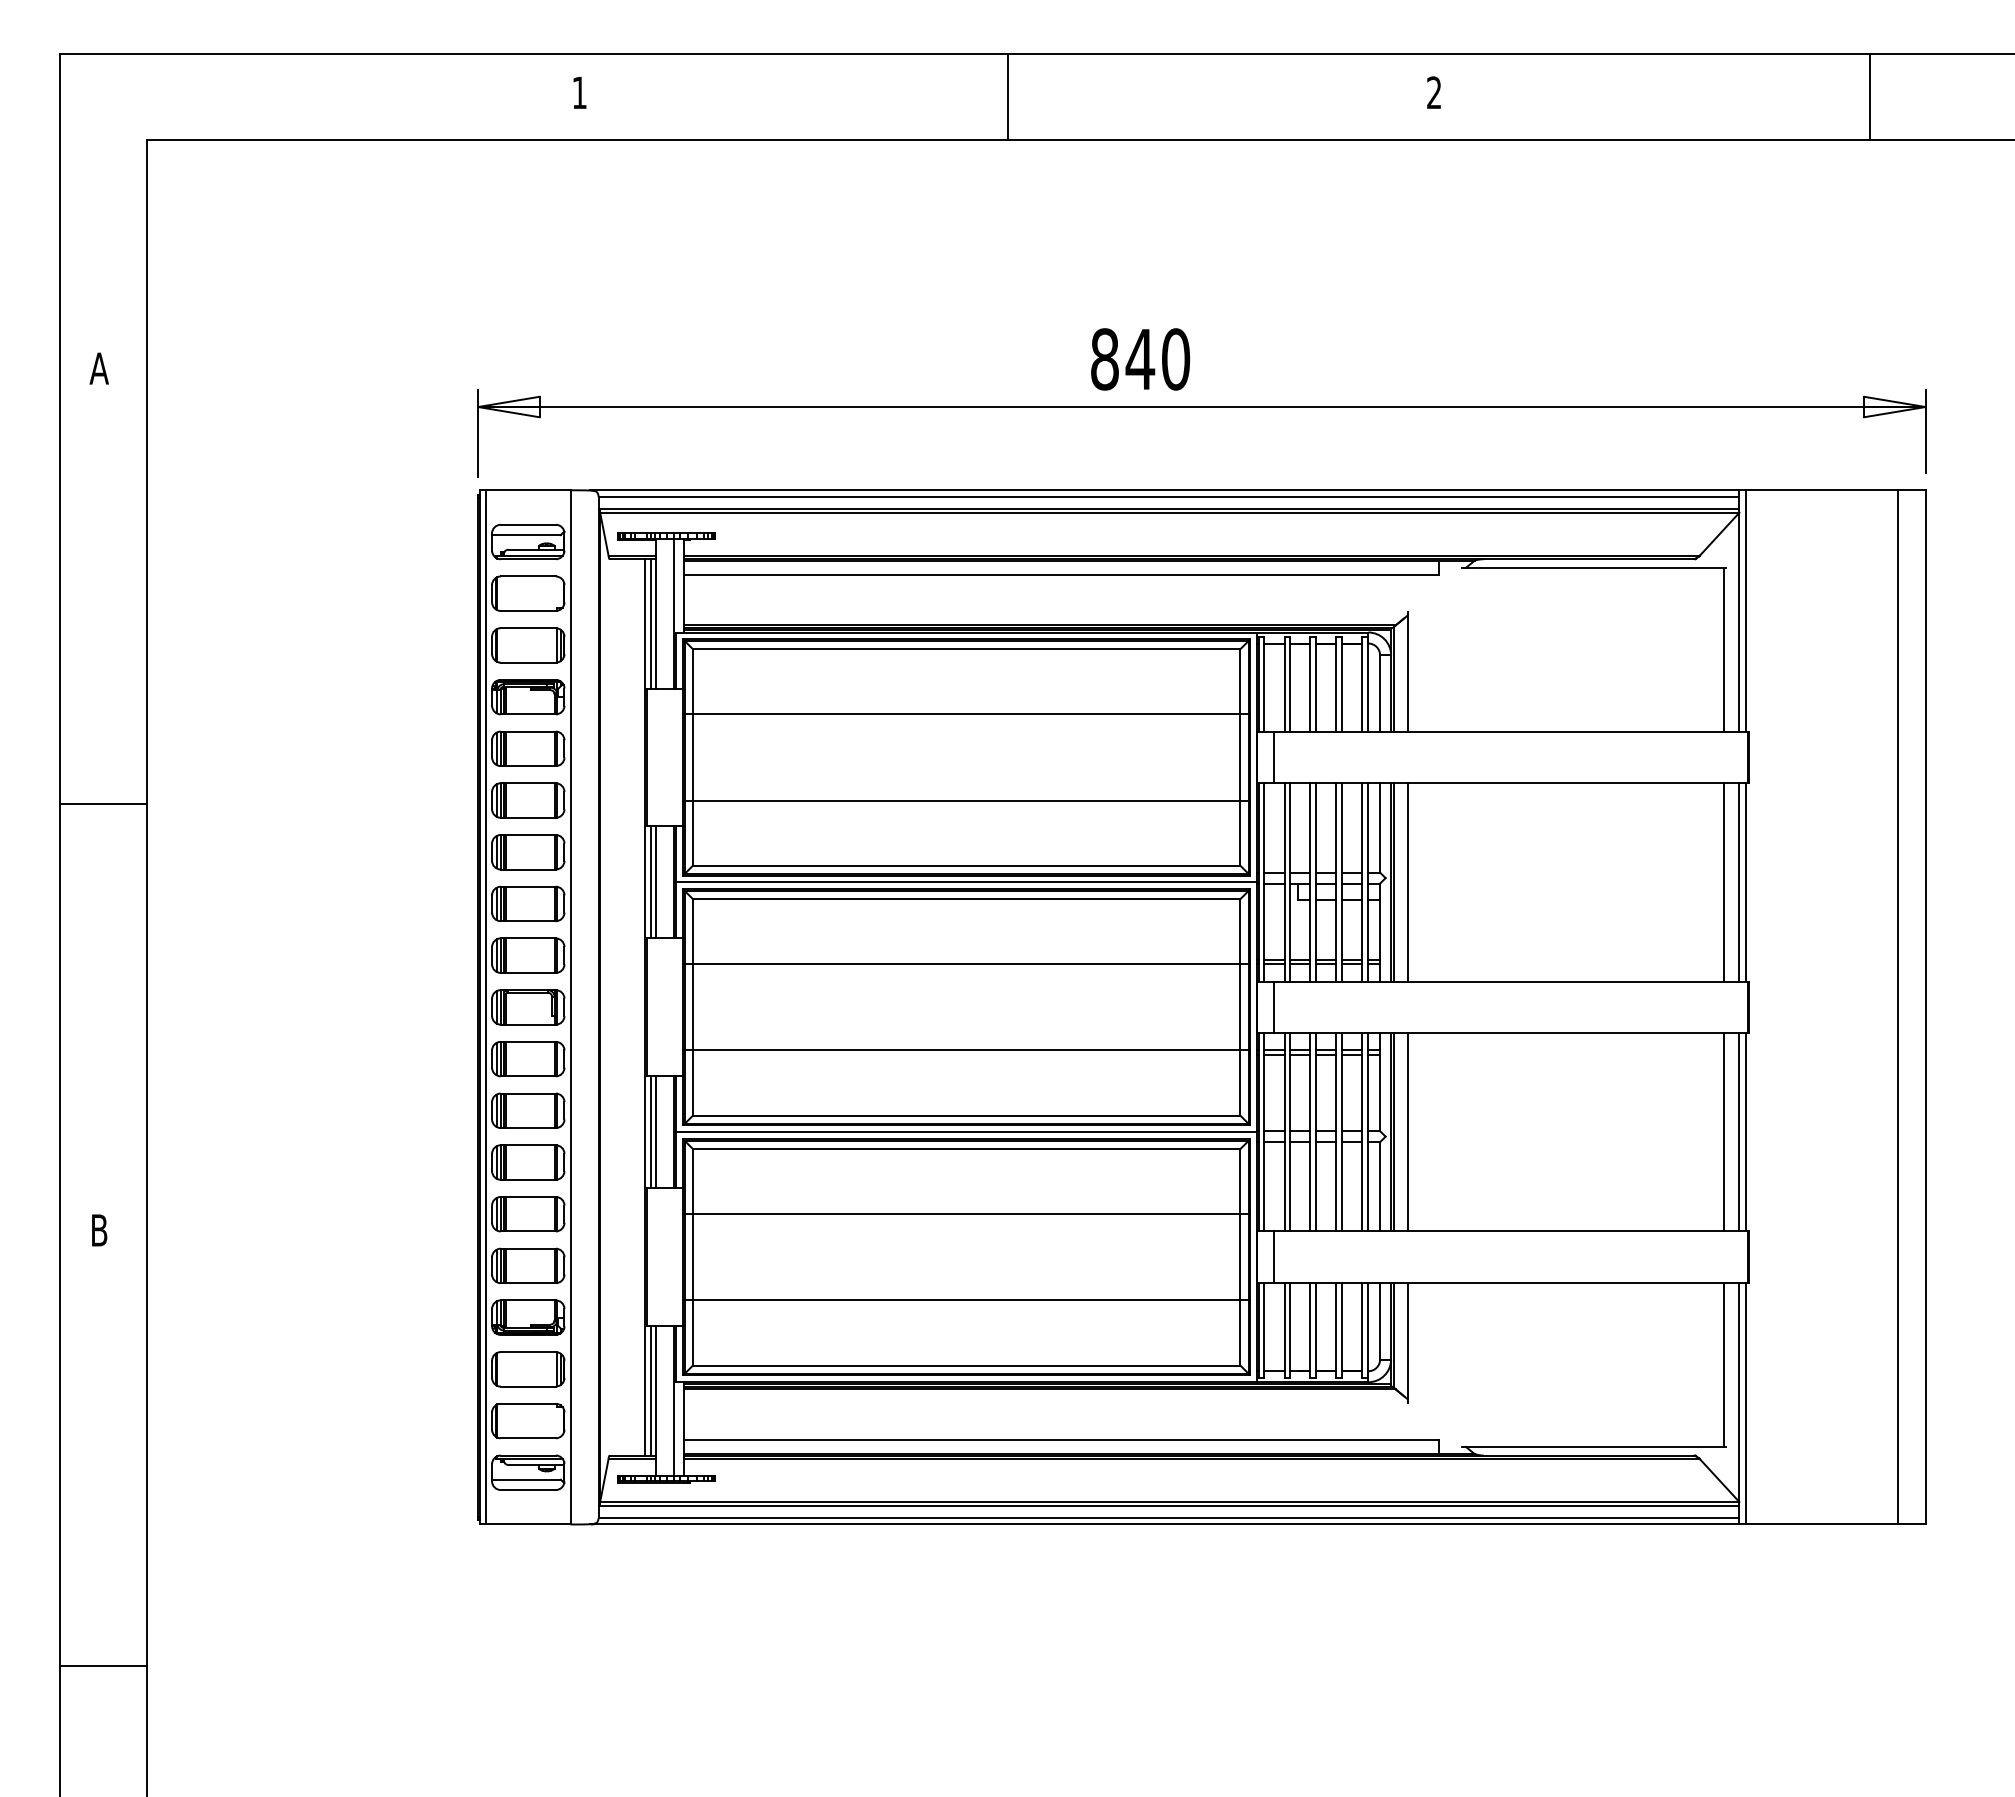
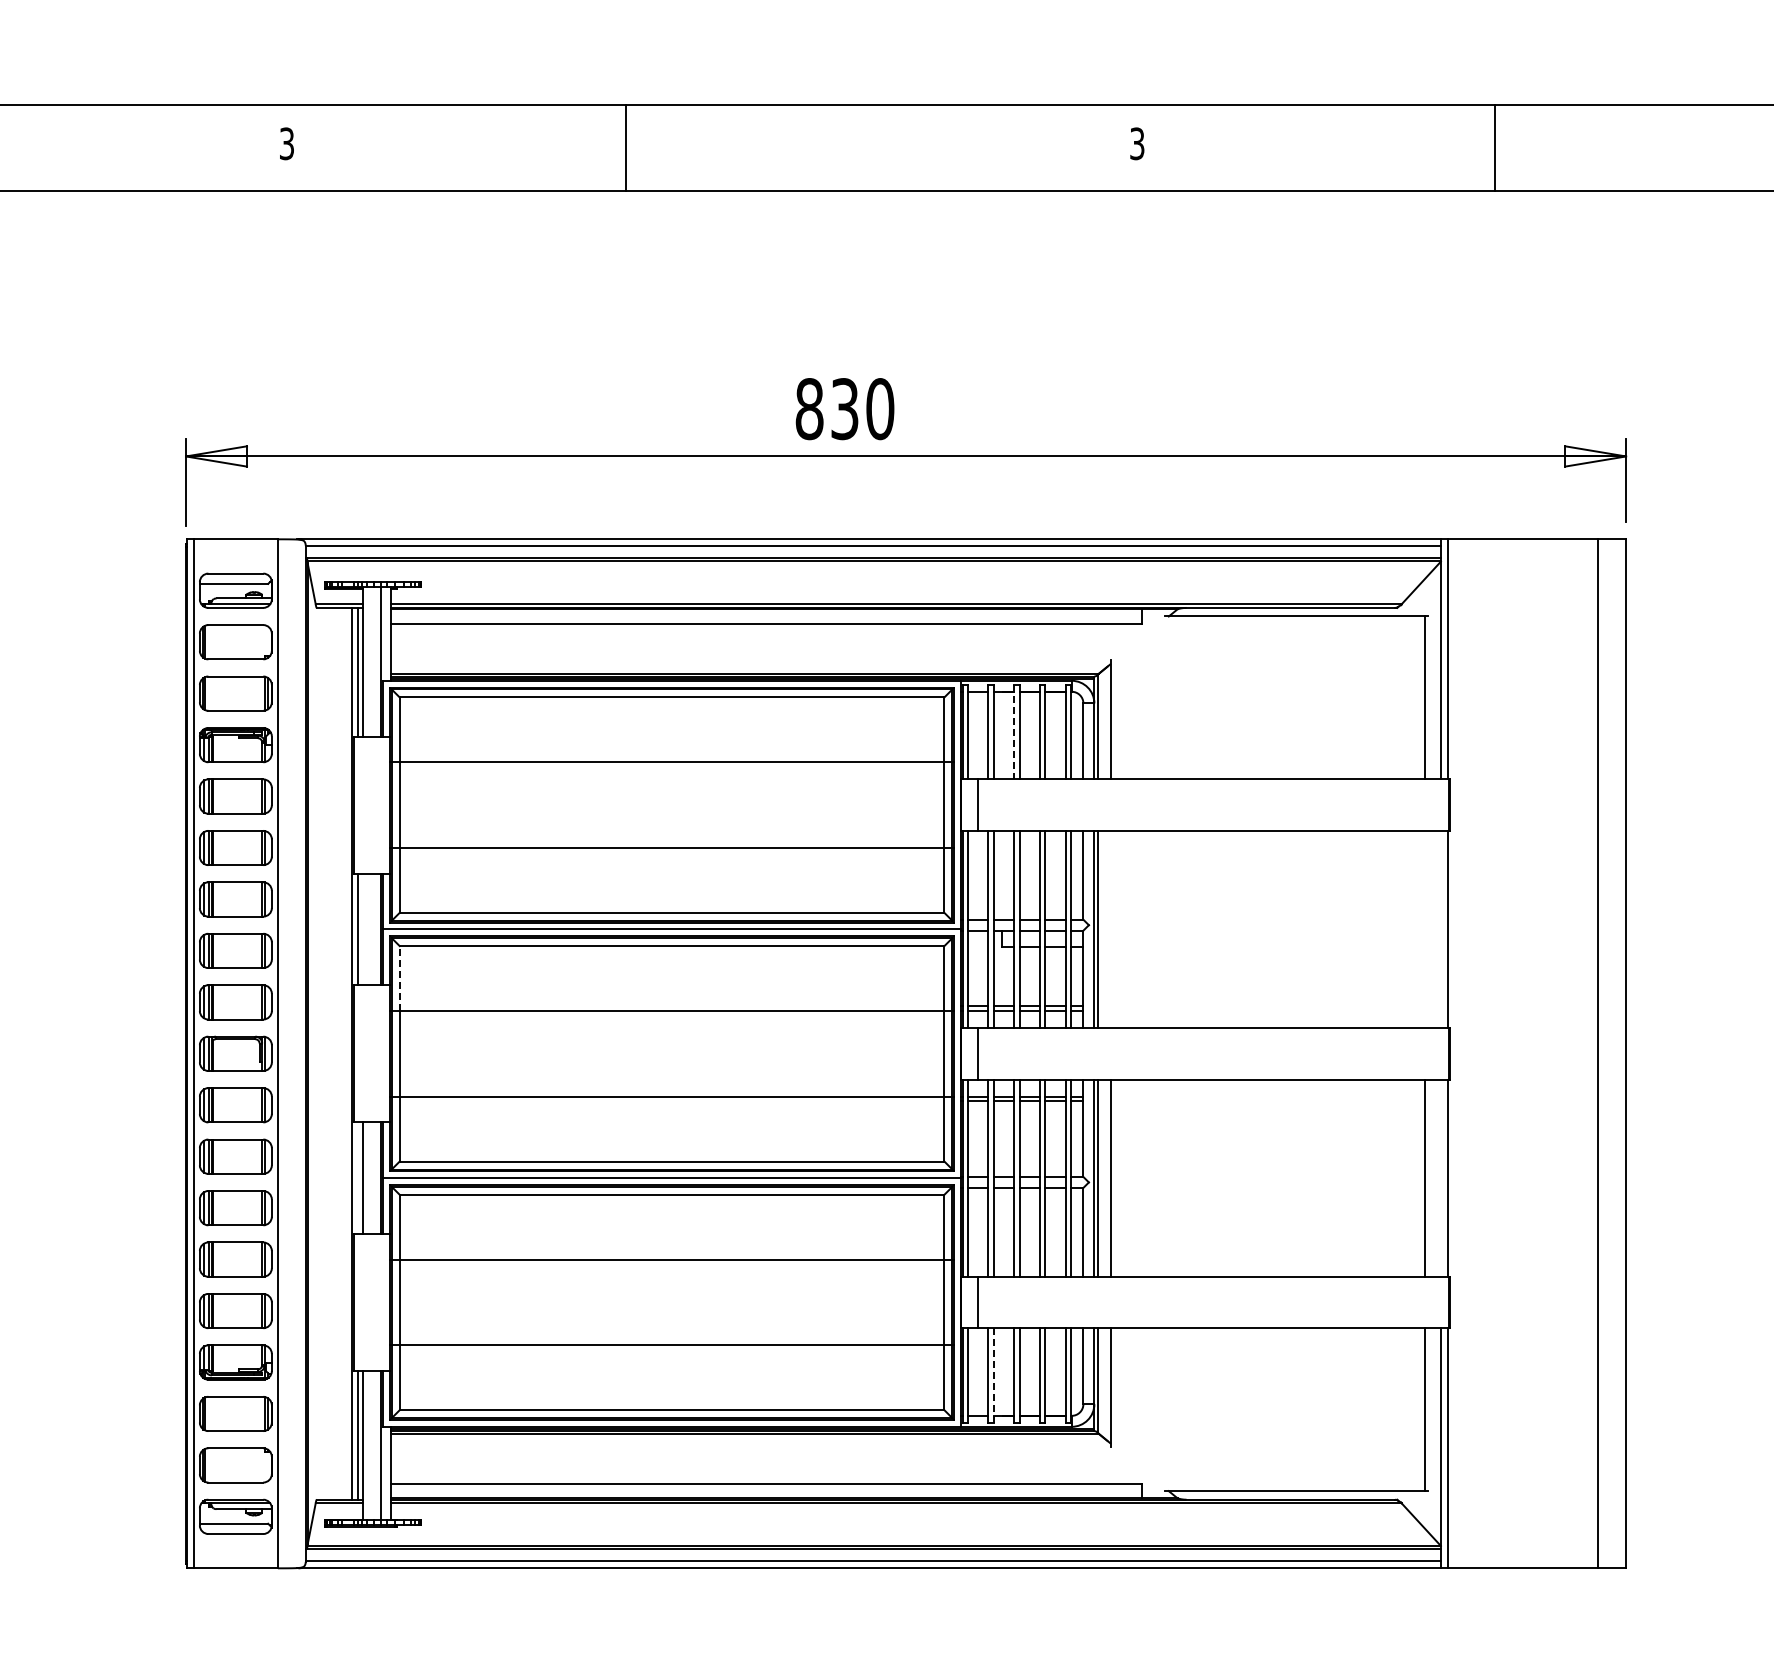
text: (579, 92) -> (286, 143), 1 -> 3
text: (1434, 92) -> (1137, 143), 2 -> 3
line: (1008, 96) -> (626, 147), moved
line: (1870, 96) -> (1494, 147), moved
text: (1140, 359) -> (845, 409), 840 -> 830
line: (1310, 684) -> (1014, 732), solid -> dashed
line: (656, 882) -> (363, 929), removed
line: (1407, 882) -> (1110, 929), removed
line: (1723, 882) -> (1425, 929), removed
line: (1739, 882) -> (1441, 929), removed
line: (692, 931) -> (399, 978), solid -> dashed
line: (650, 1132) -> (357, 1178), removed
line: (1739, 1132) -> (1441, 1178), removed
line: (1290, 1330) -> (994, 1375), solid -> dashed

